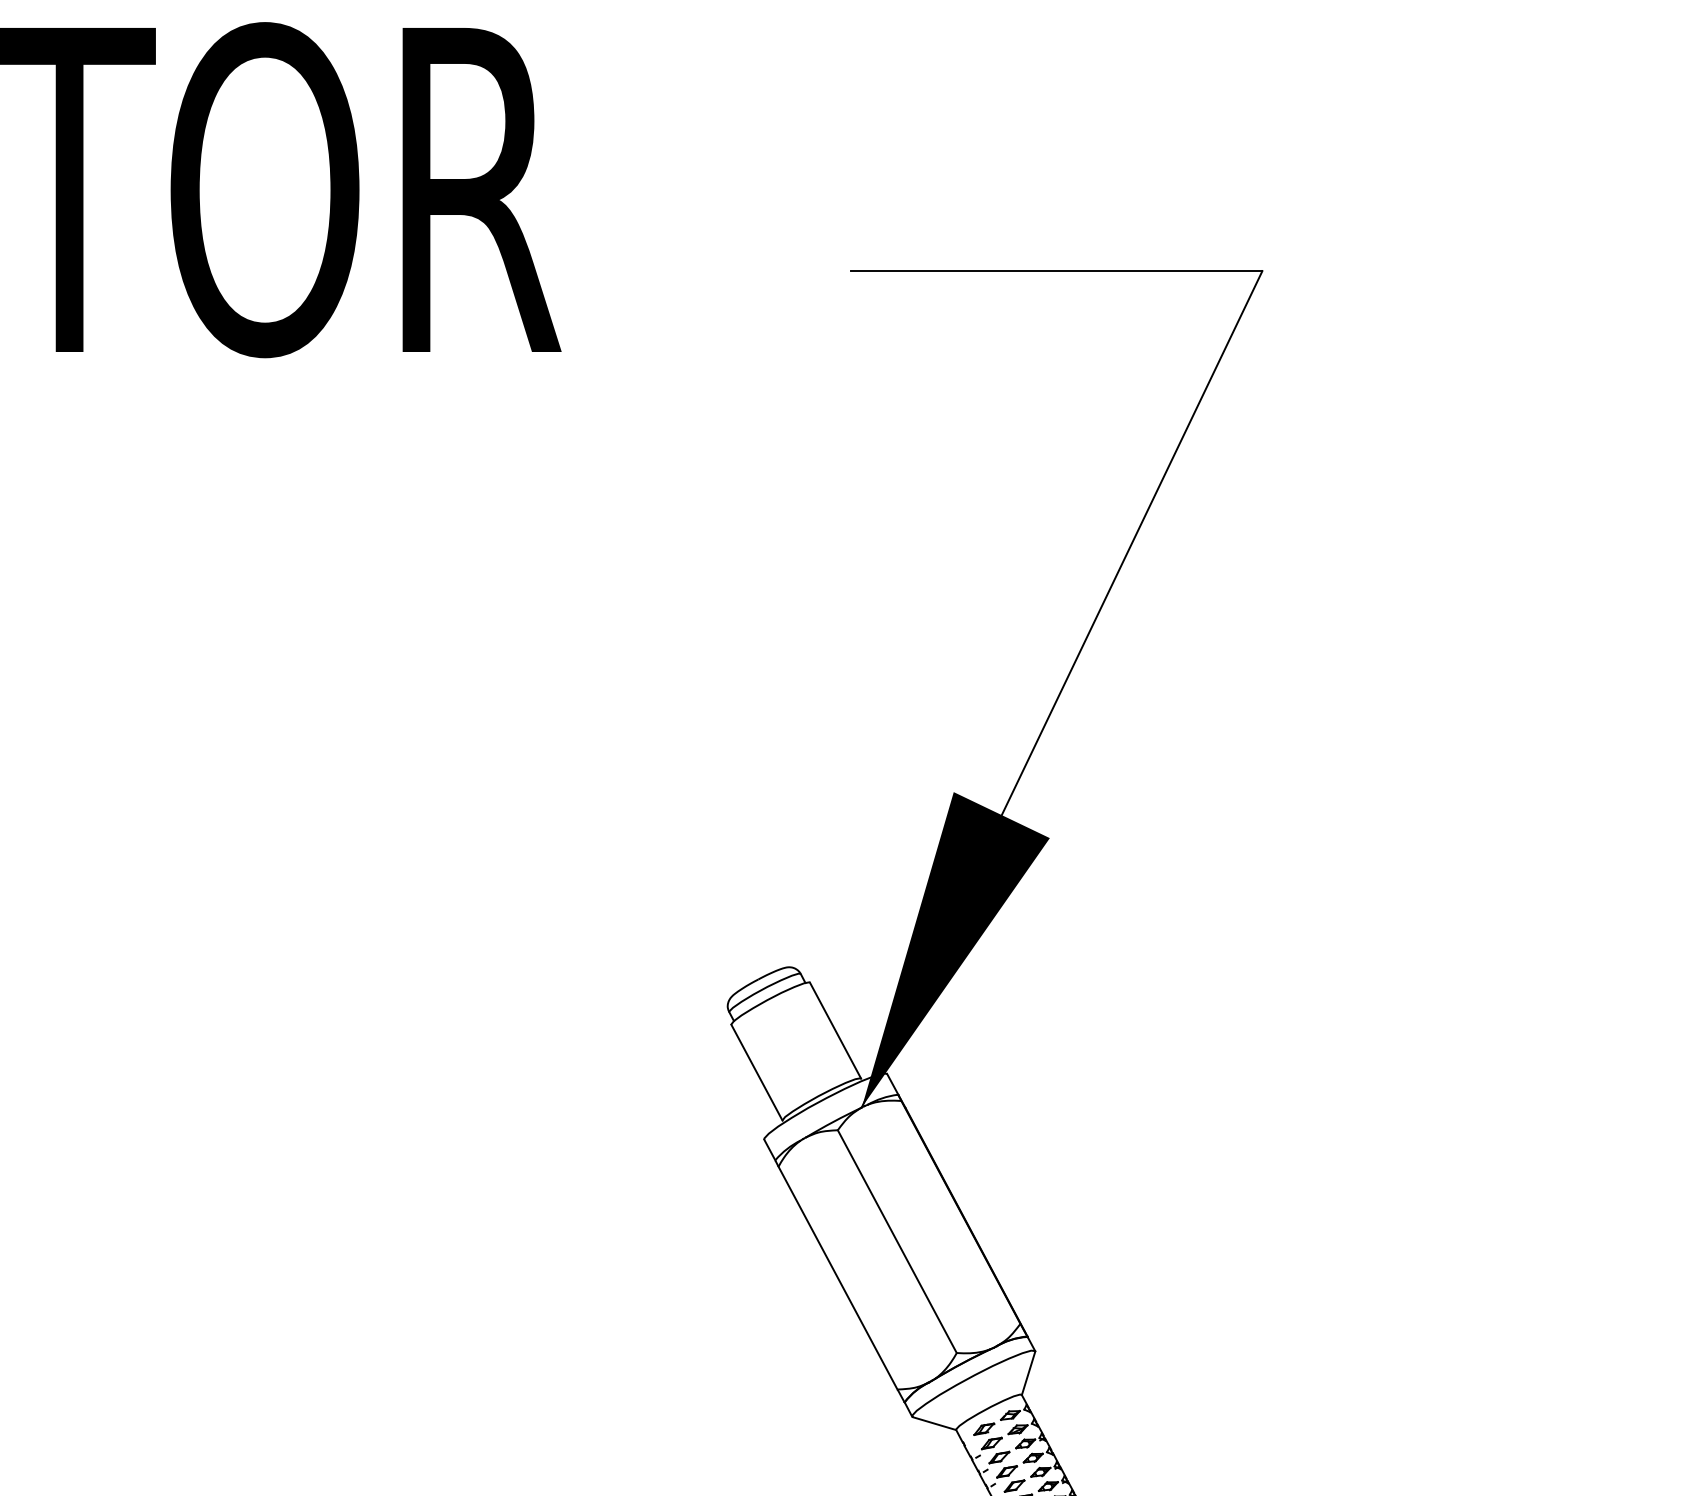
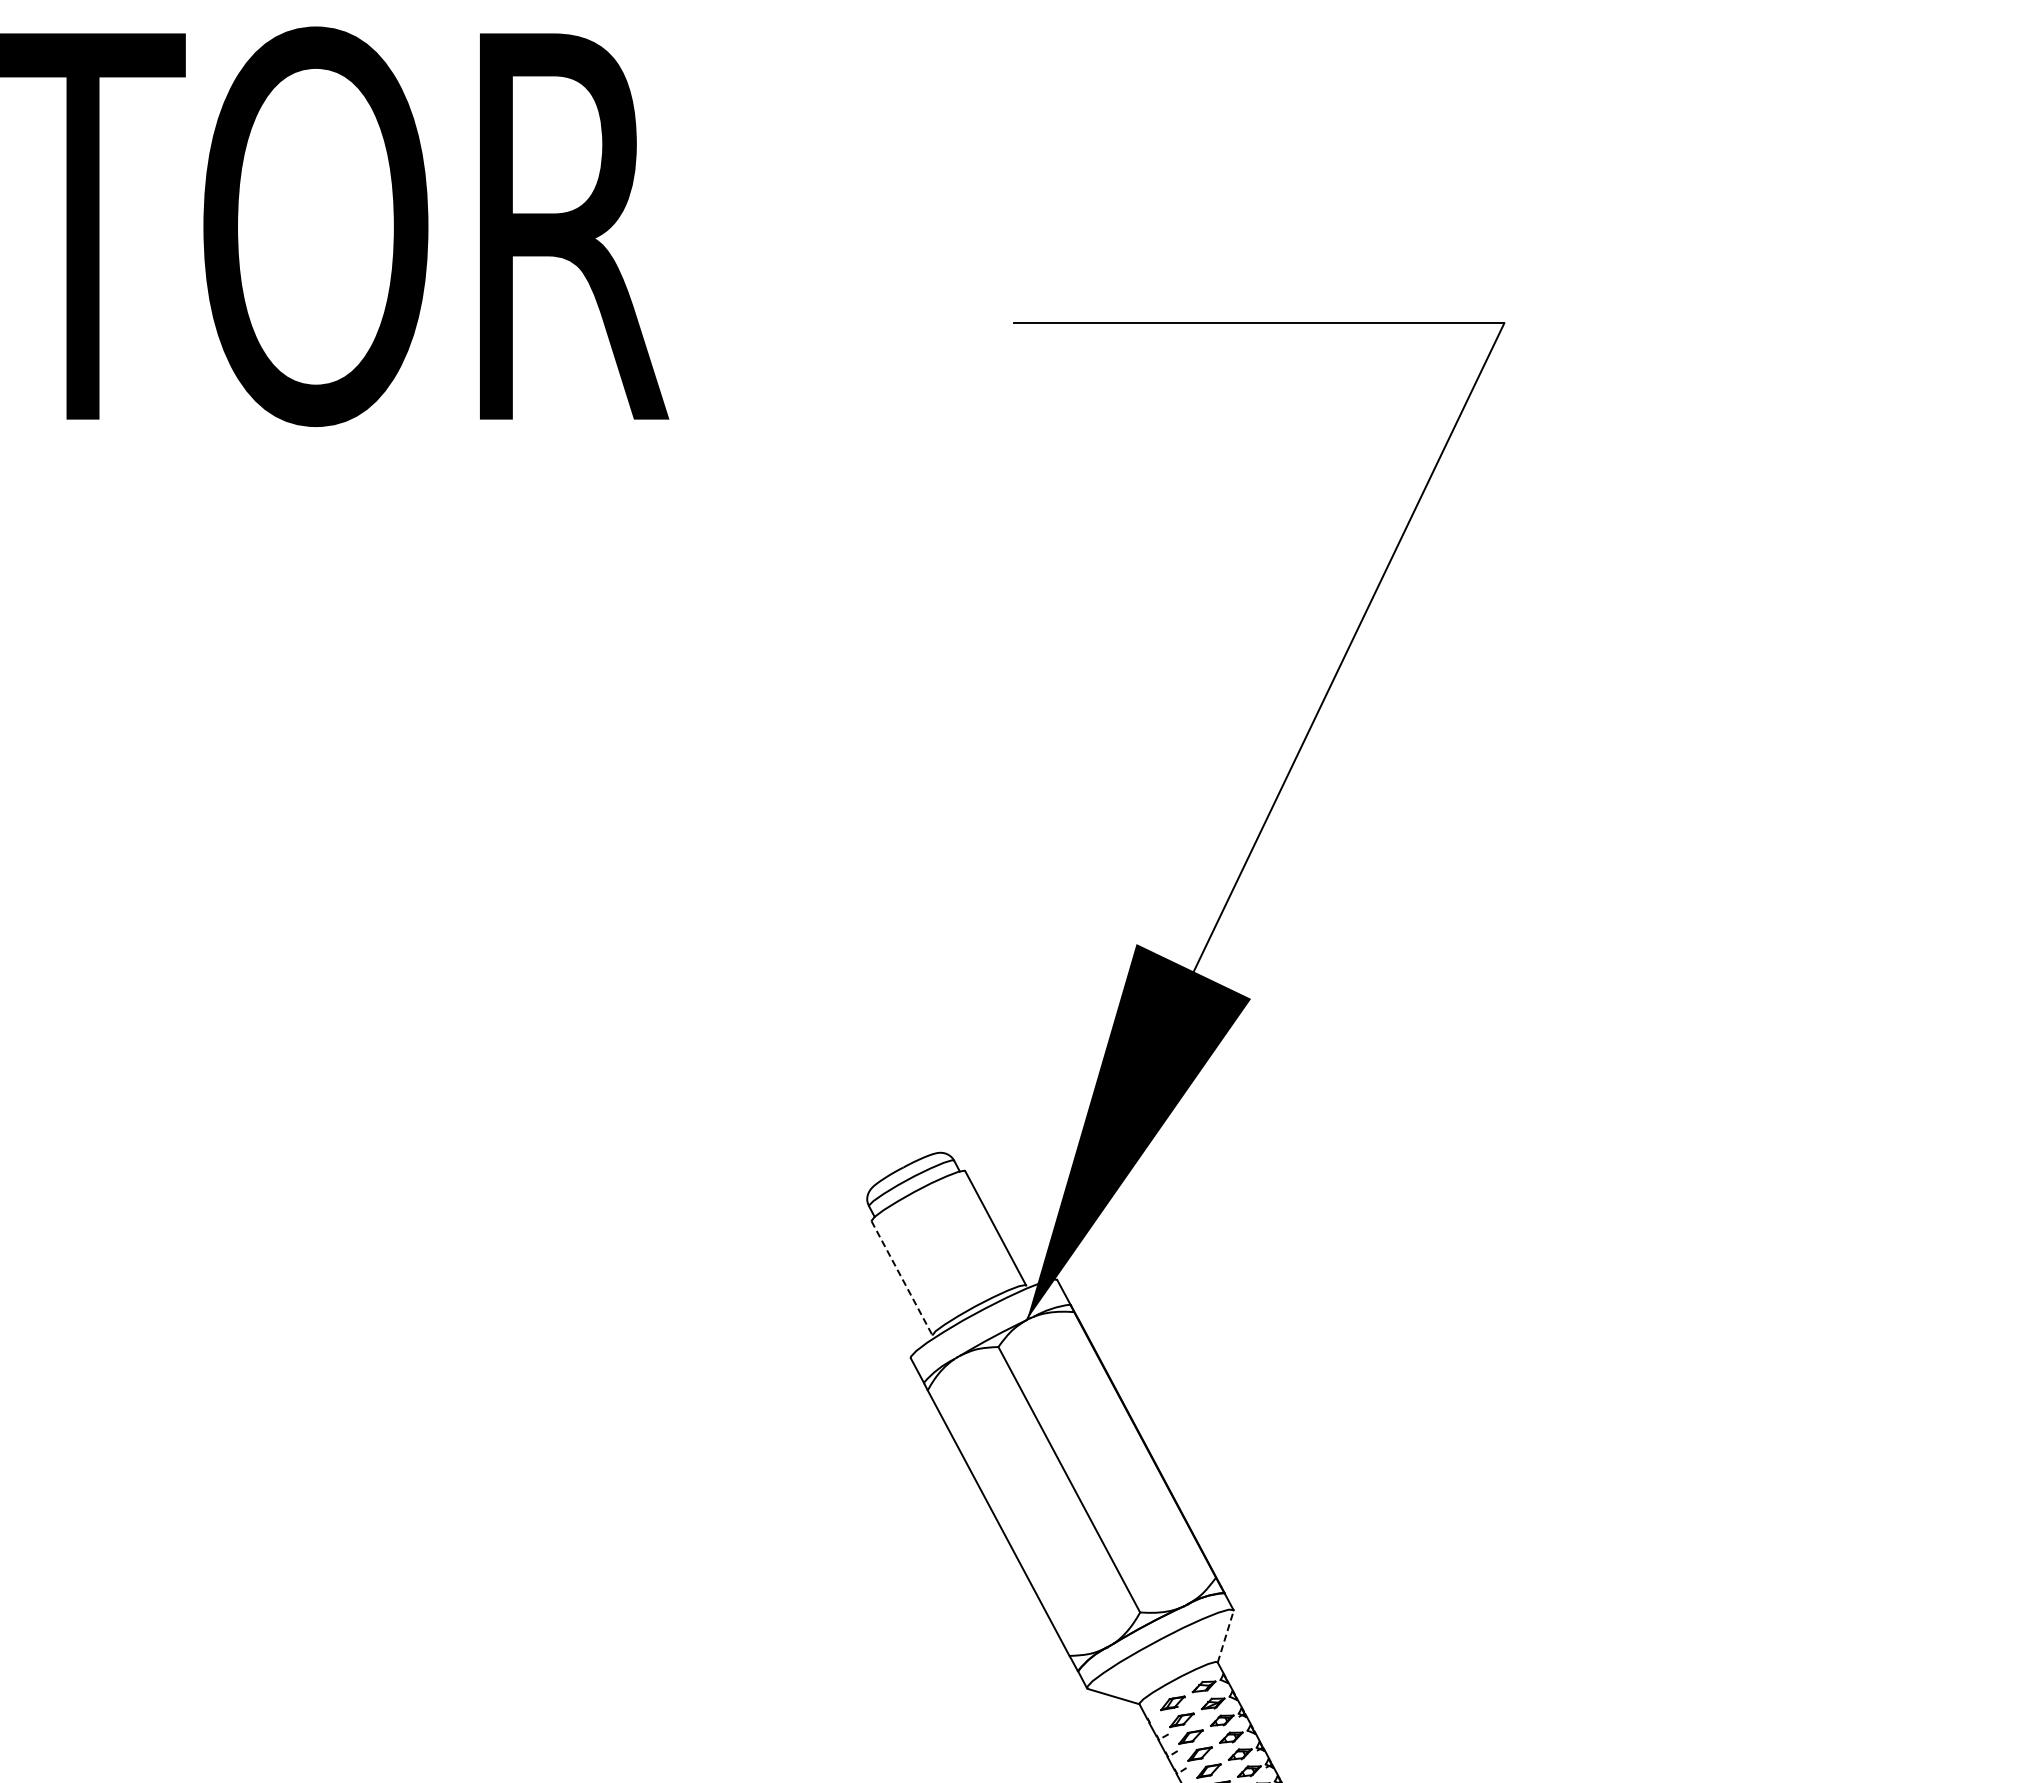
line: (757, 1072) -> (902, 1278), solid -> dashed
line: (1028, 1373) -> (1225, 1636), solid -> dashed

